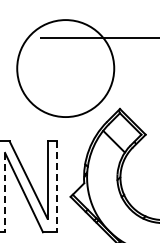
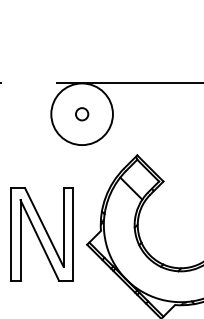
circle: (65, 68) -> (81, 114), size x0.62
circle: (66, 68) -> (82, 114), added
line: (56, 186) -> (72, 234), dashed -> solid
line: (5, 192) -> (20, 240), dashed -> solid

